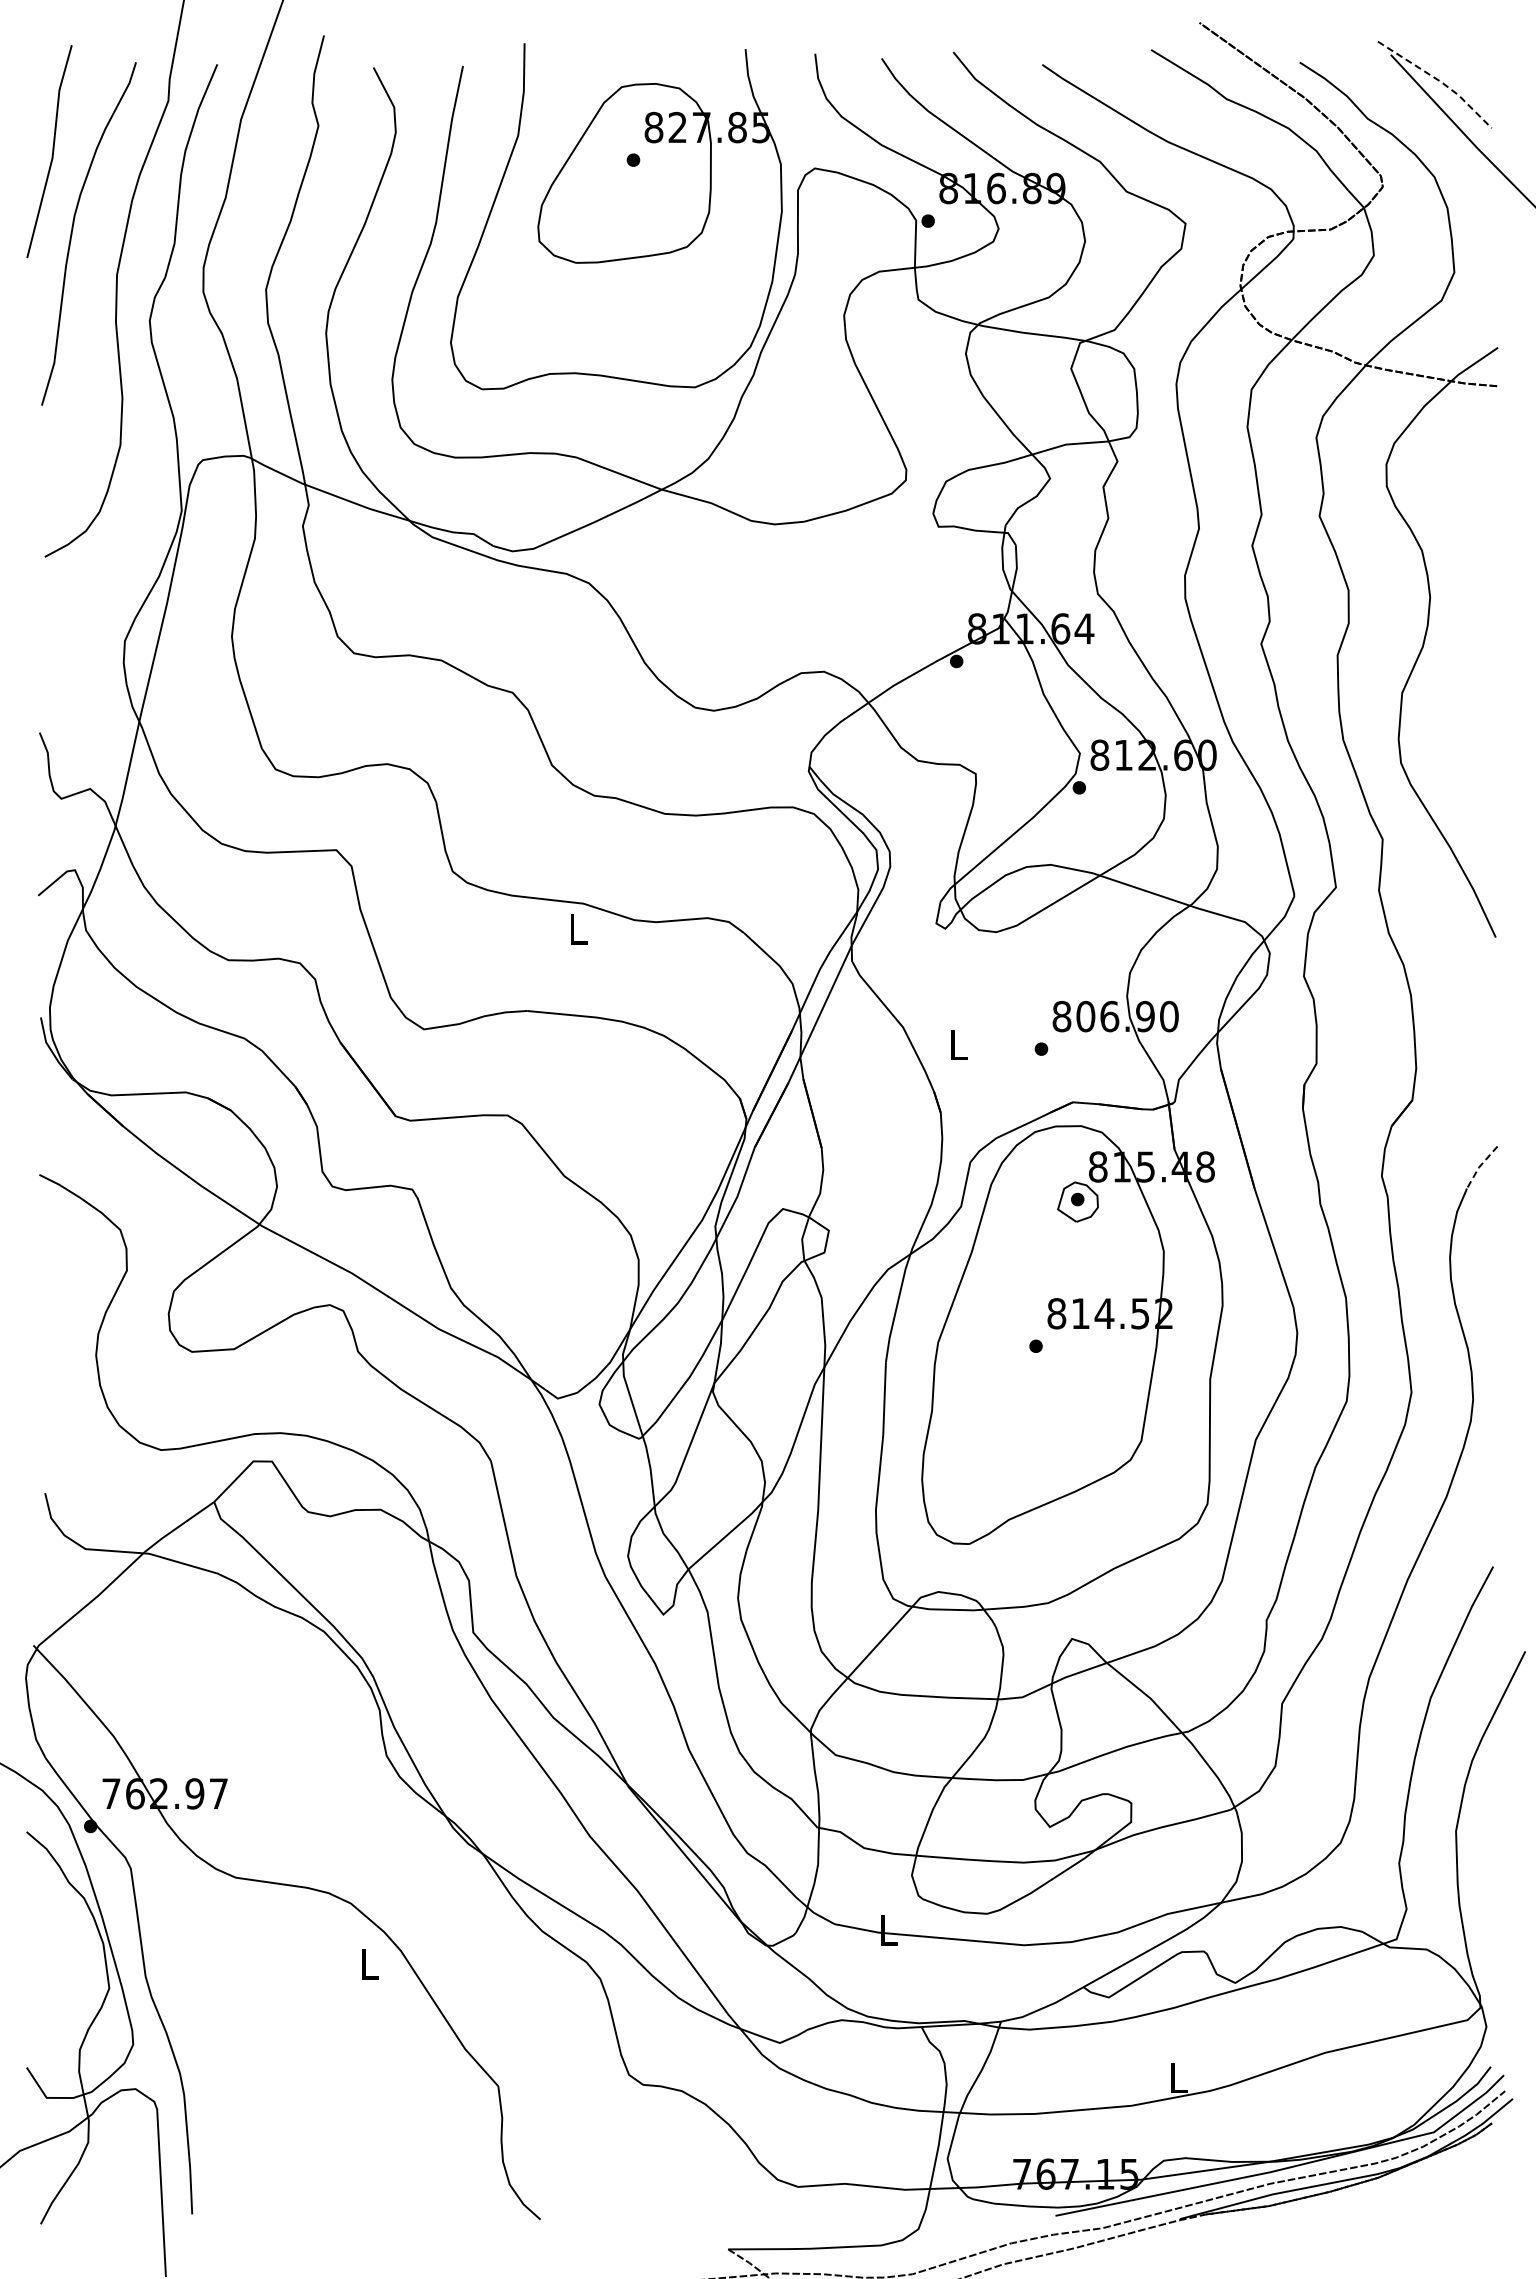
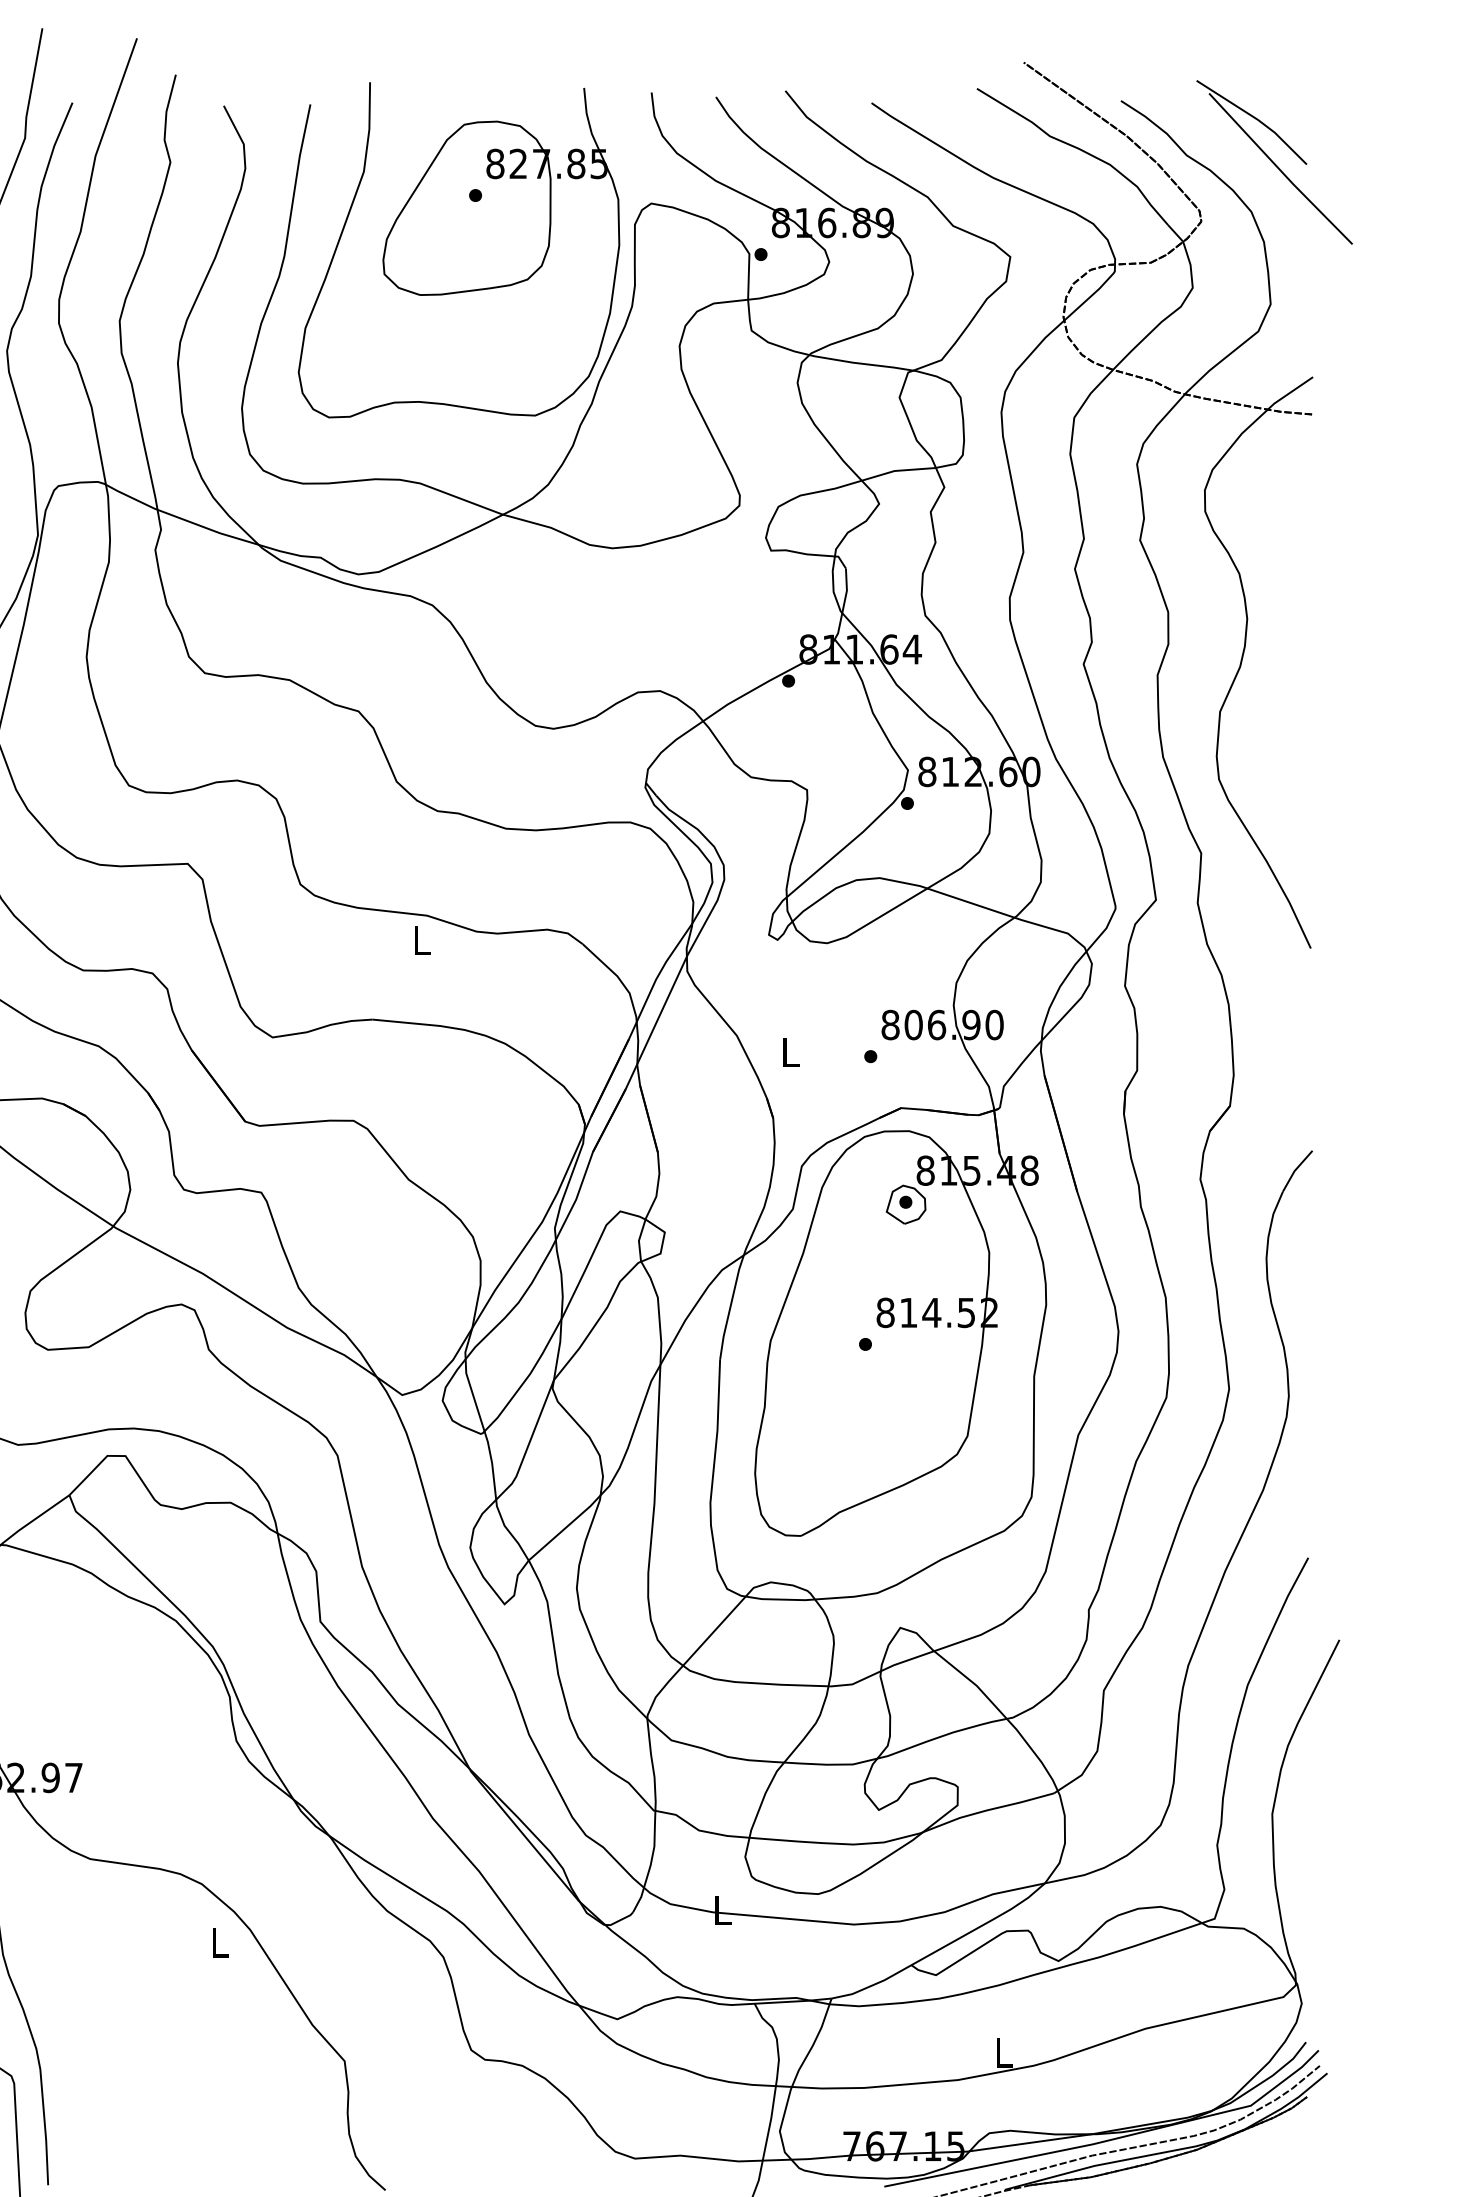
line: (1439, 81) -> (1256, 119), dashed -> solid
line: (1479, 1166) -> (1295, 1170), dashed -> solid

